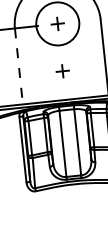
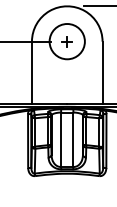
line: (18, 67) -> (31, 73), dashed -> solid
part: (61, 71) -> (66, 80), removed

